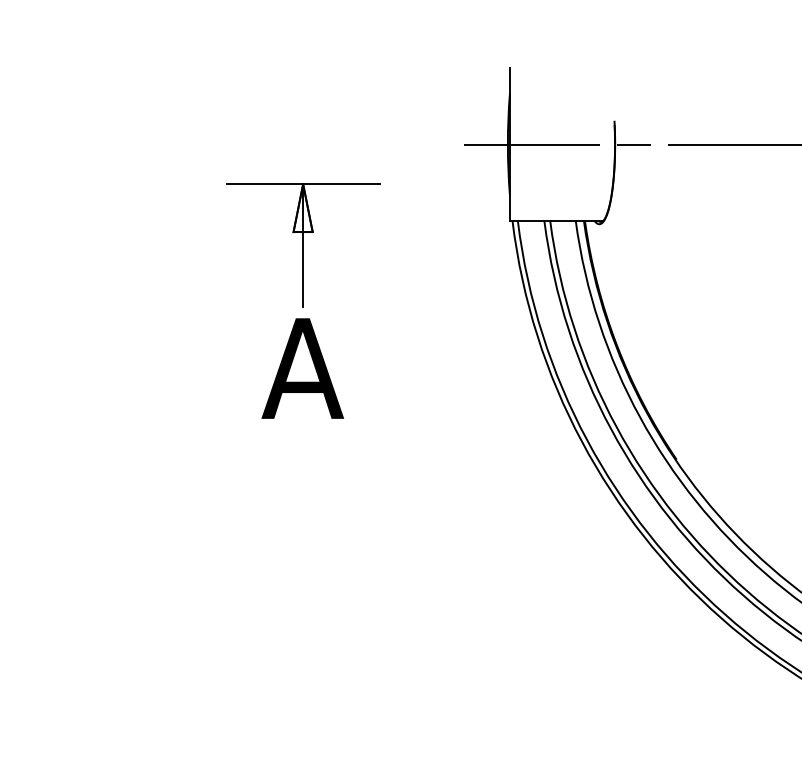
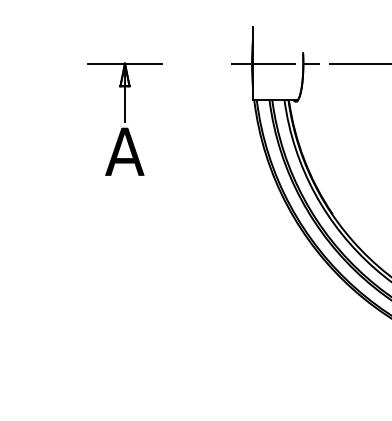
part: (302, 299) -> (124, 118), moved

